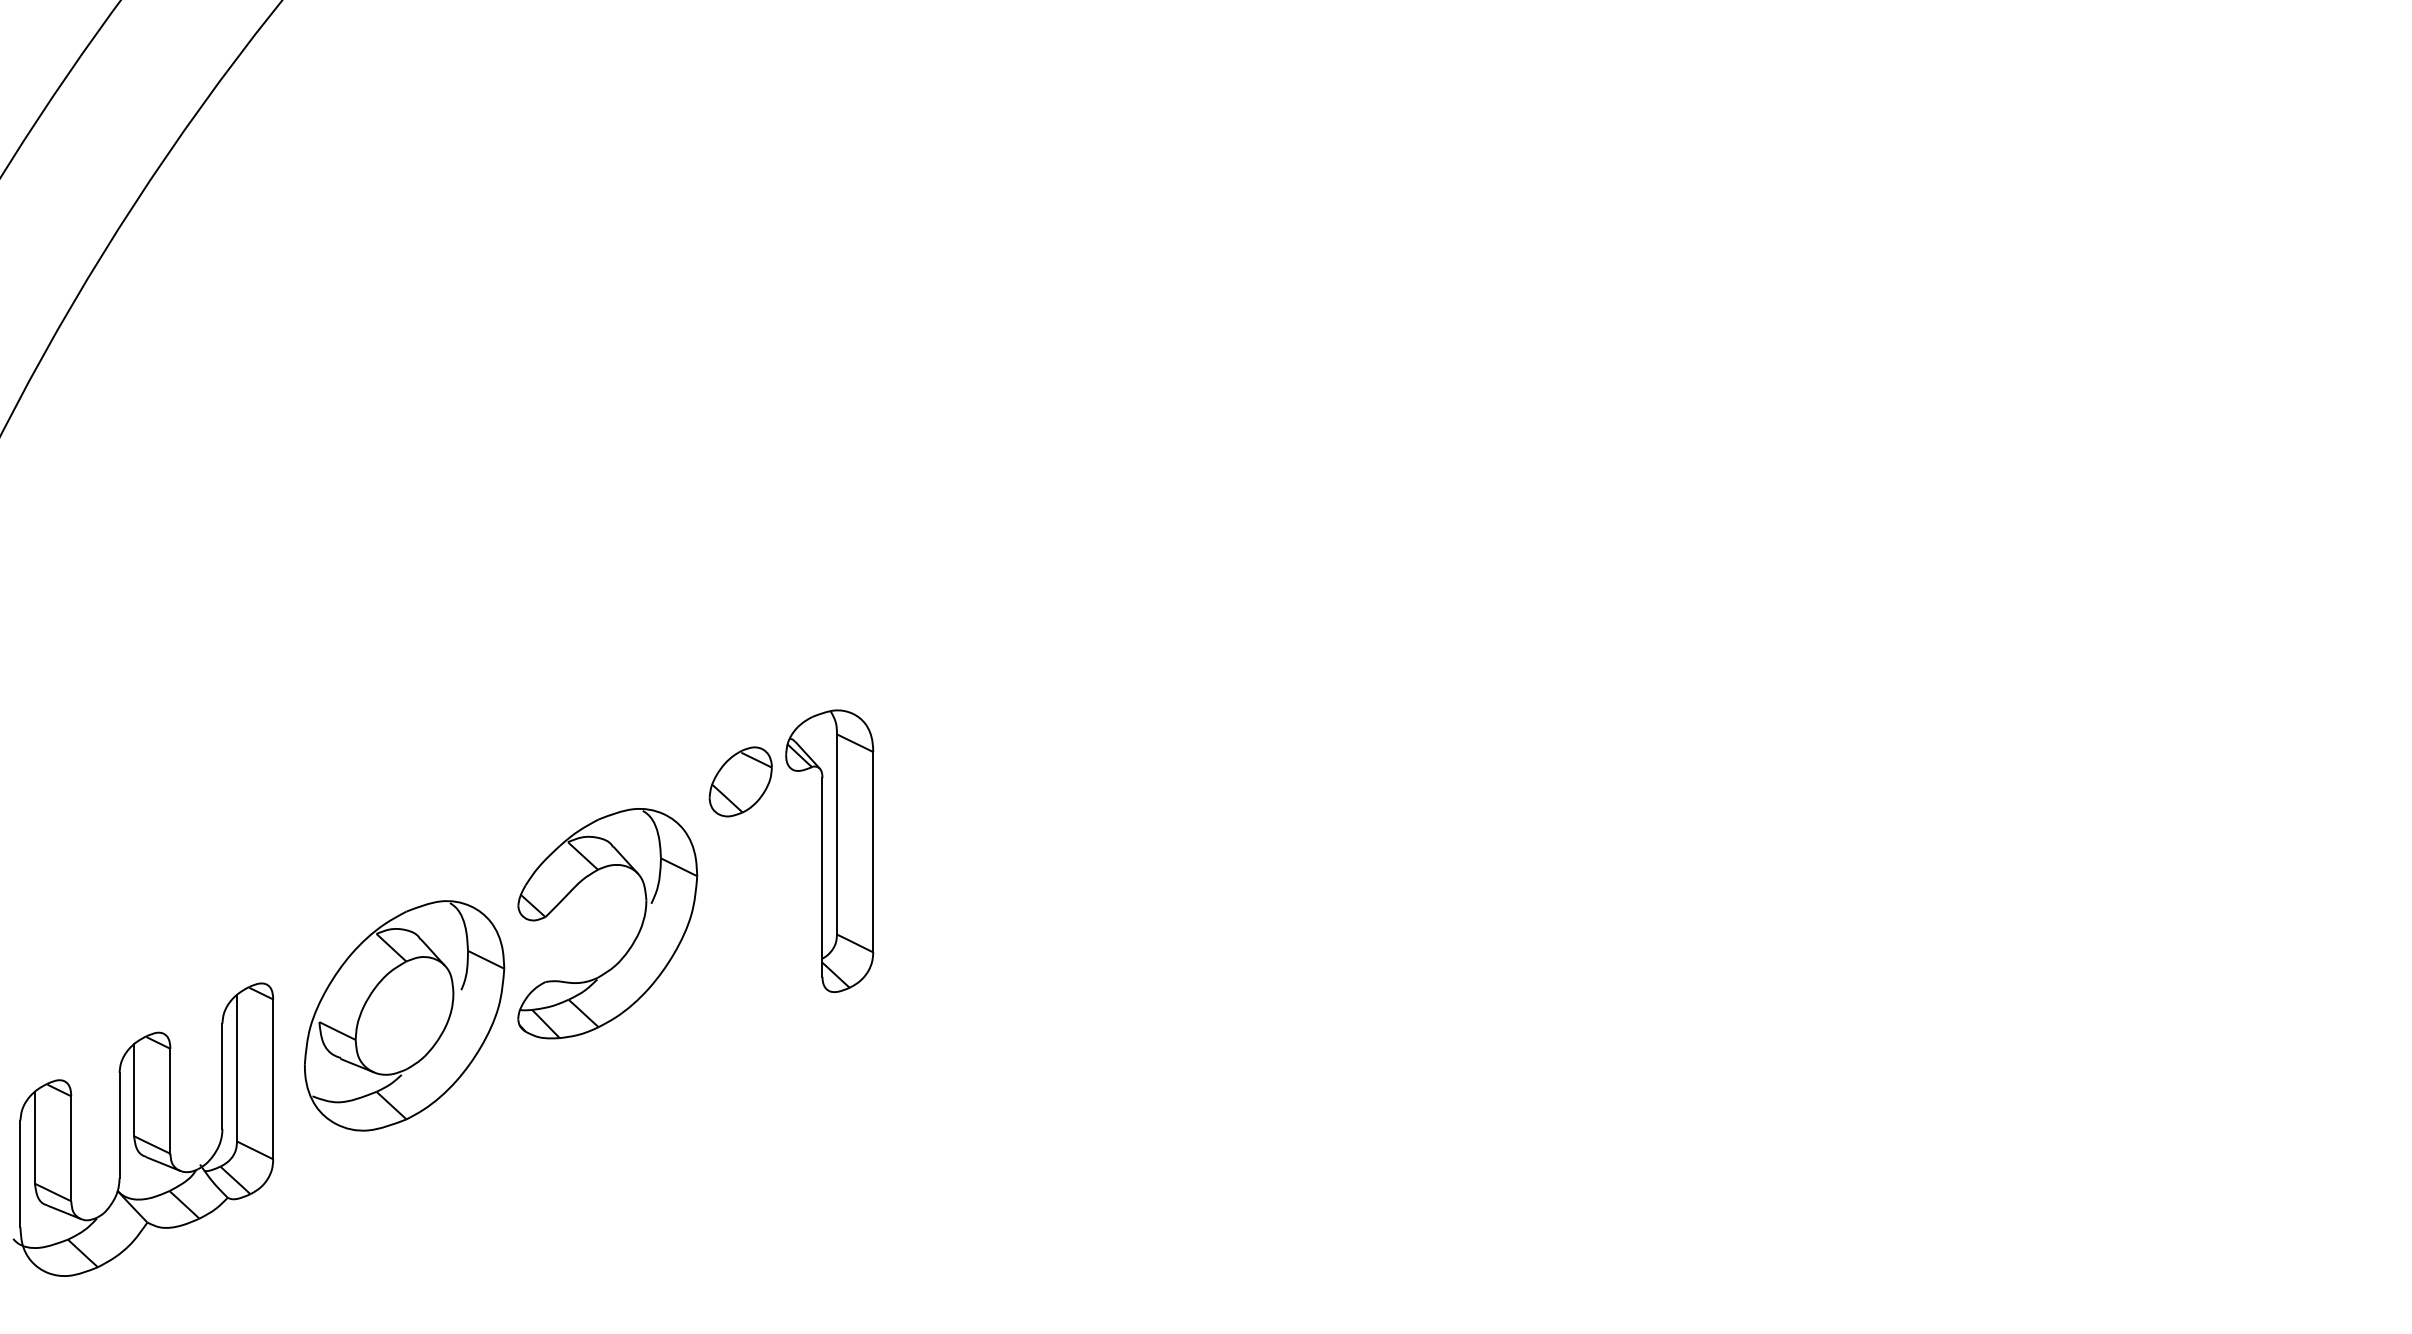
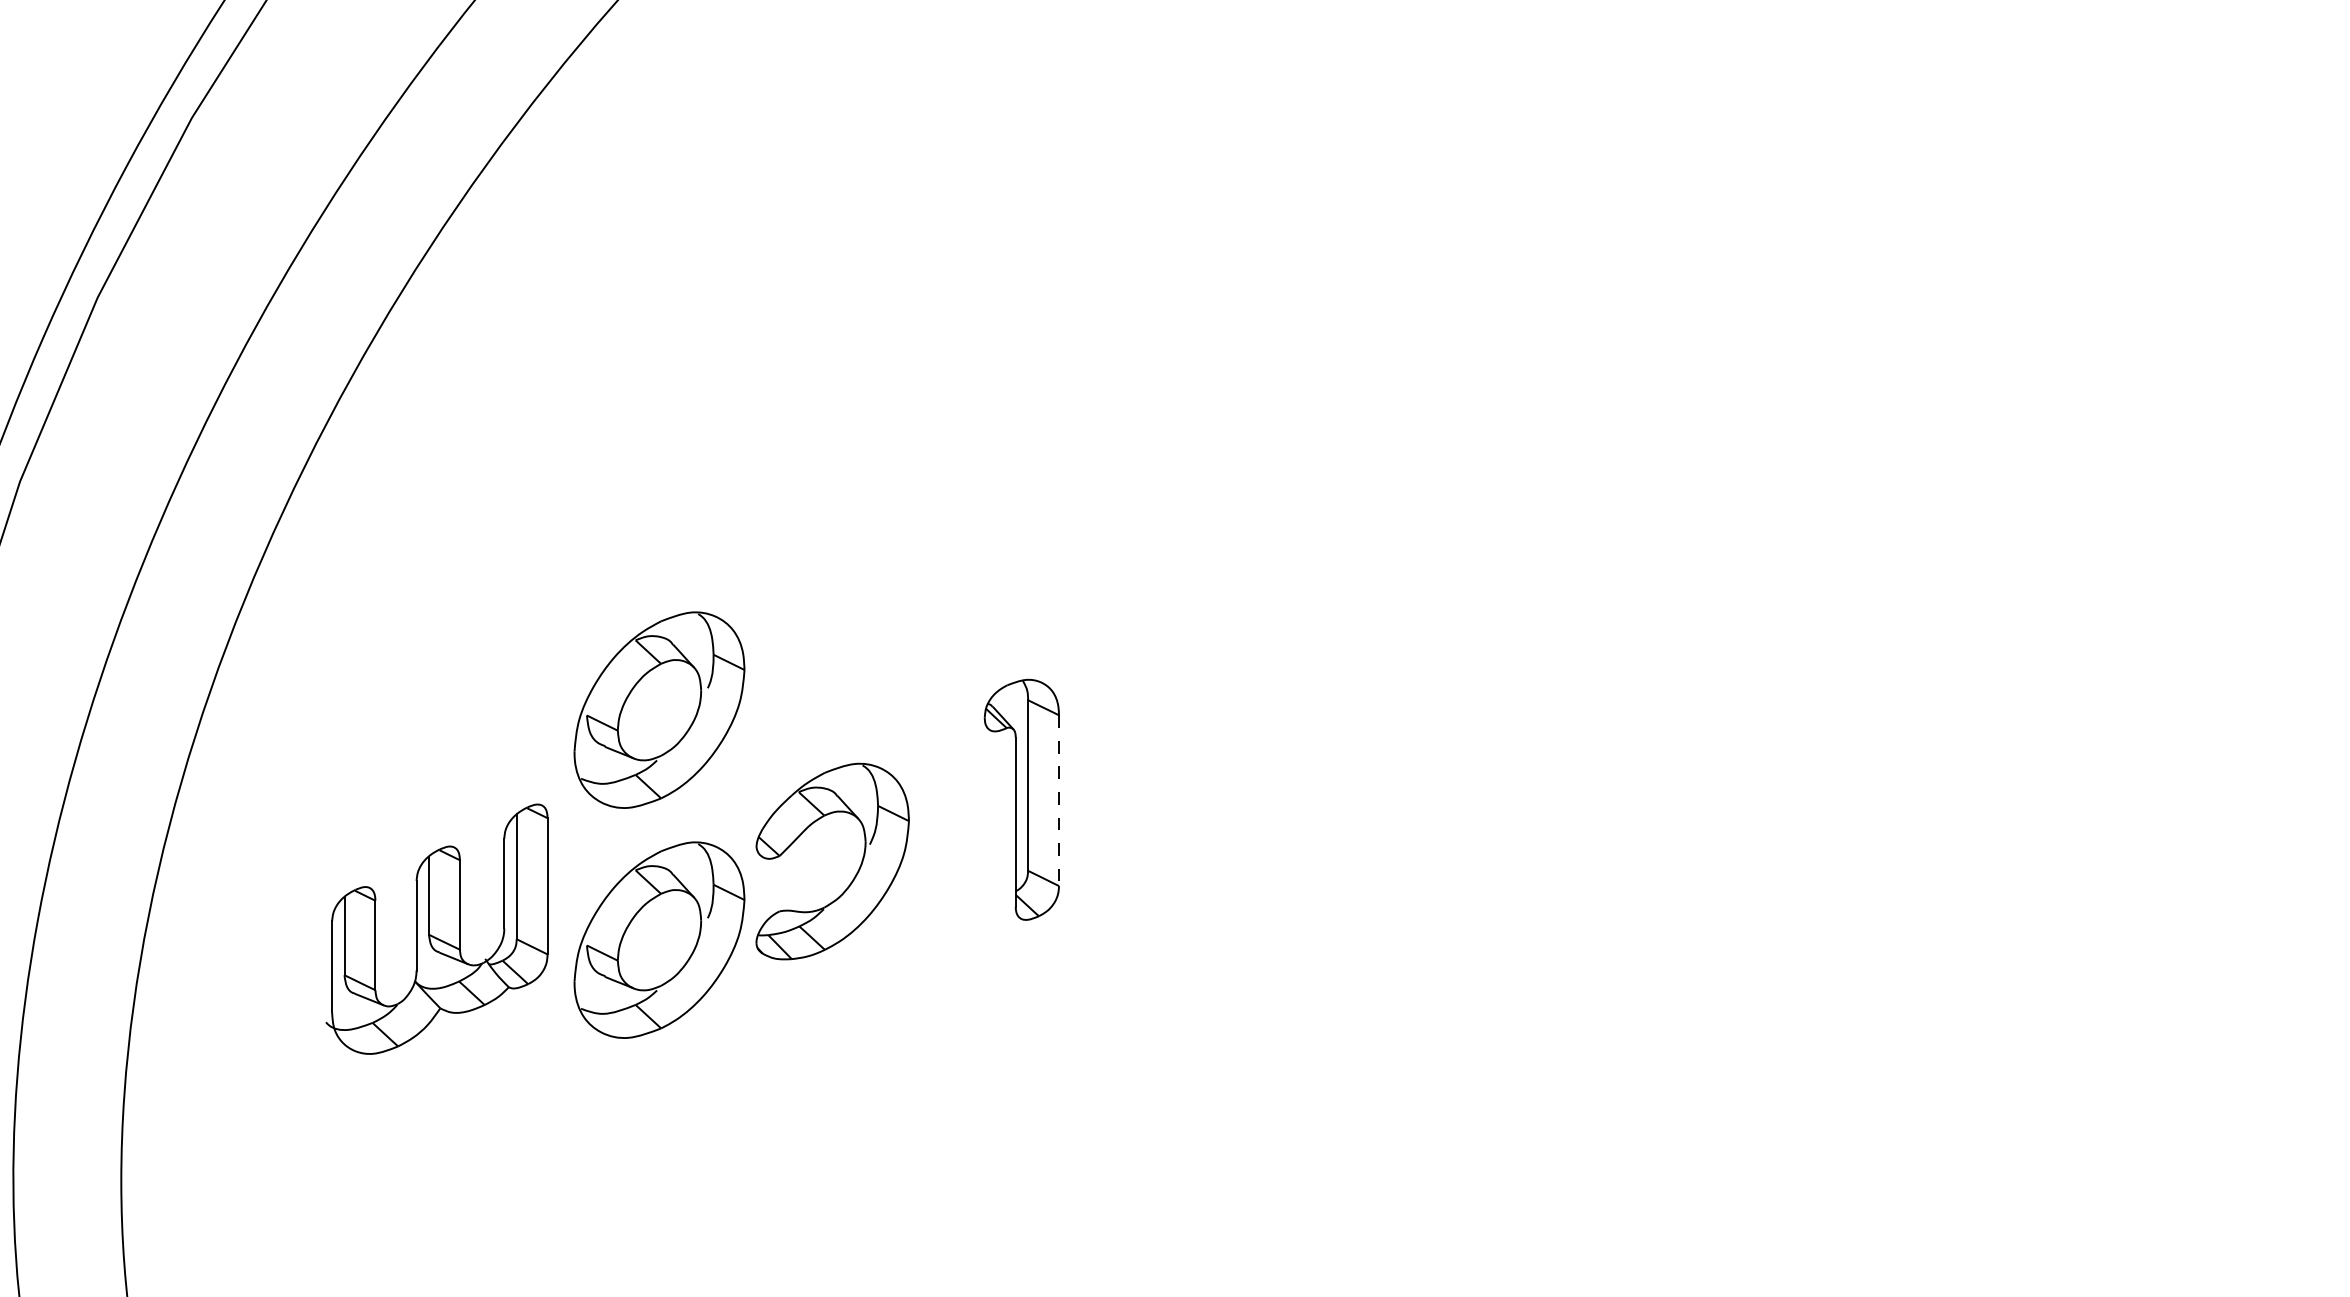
part: (404, 745) -> (659, 709), added
part: (740, 781) -> (945, 740), removed
line: (873, 853) -> (1059, 801), solid -> dashed
part: (142, 1128) -> (436, 928), moved

